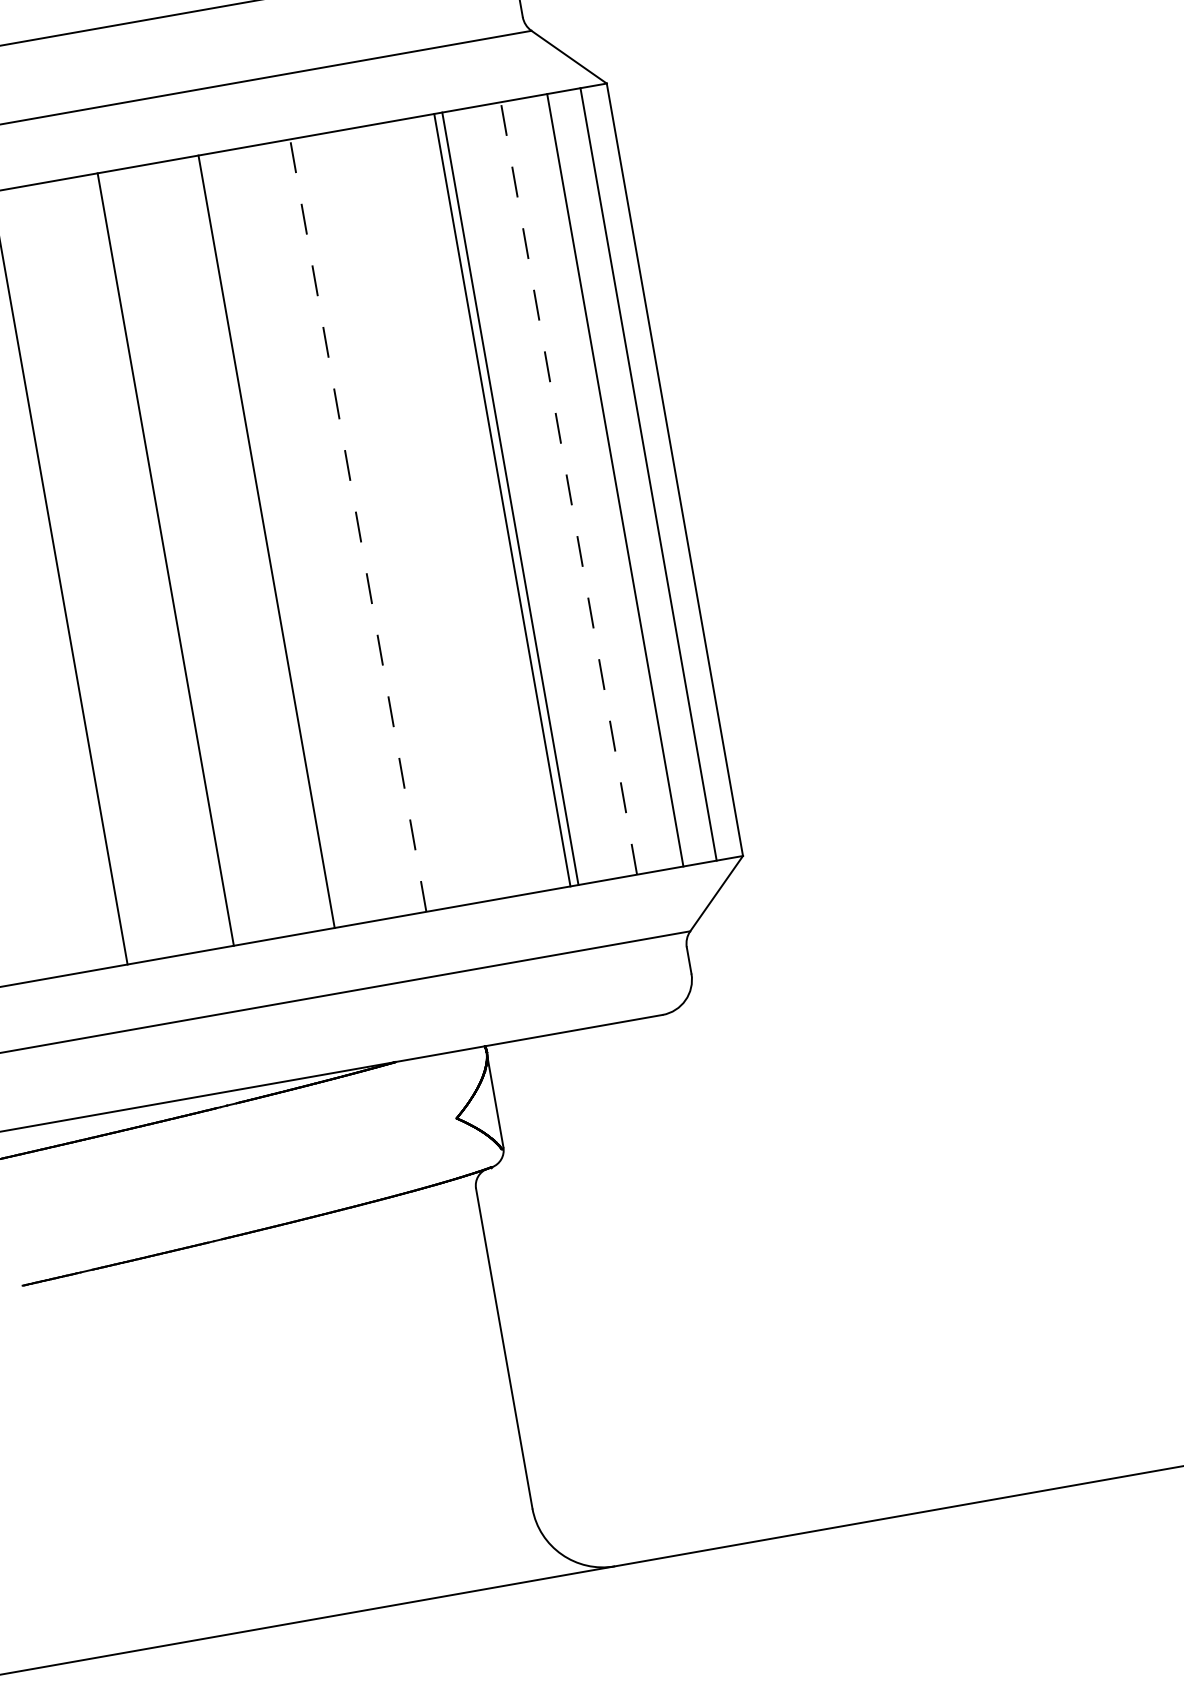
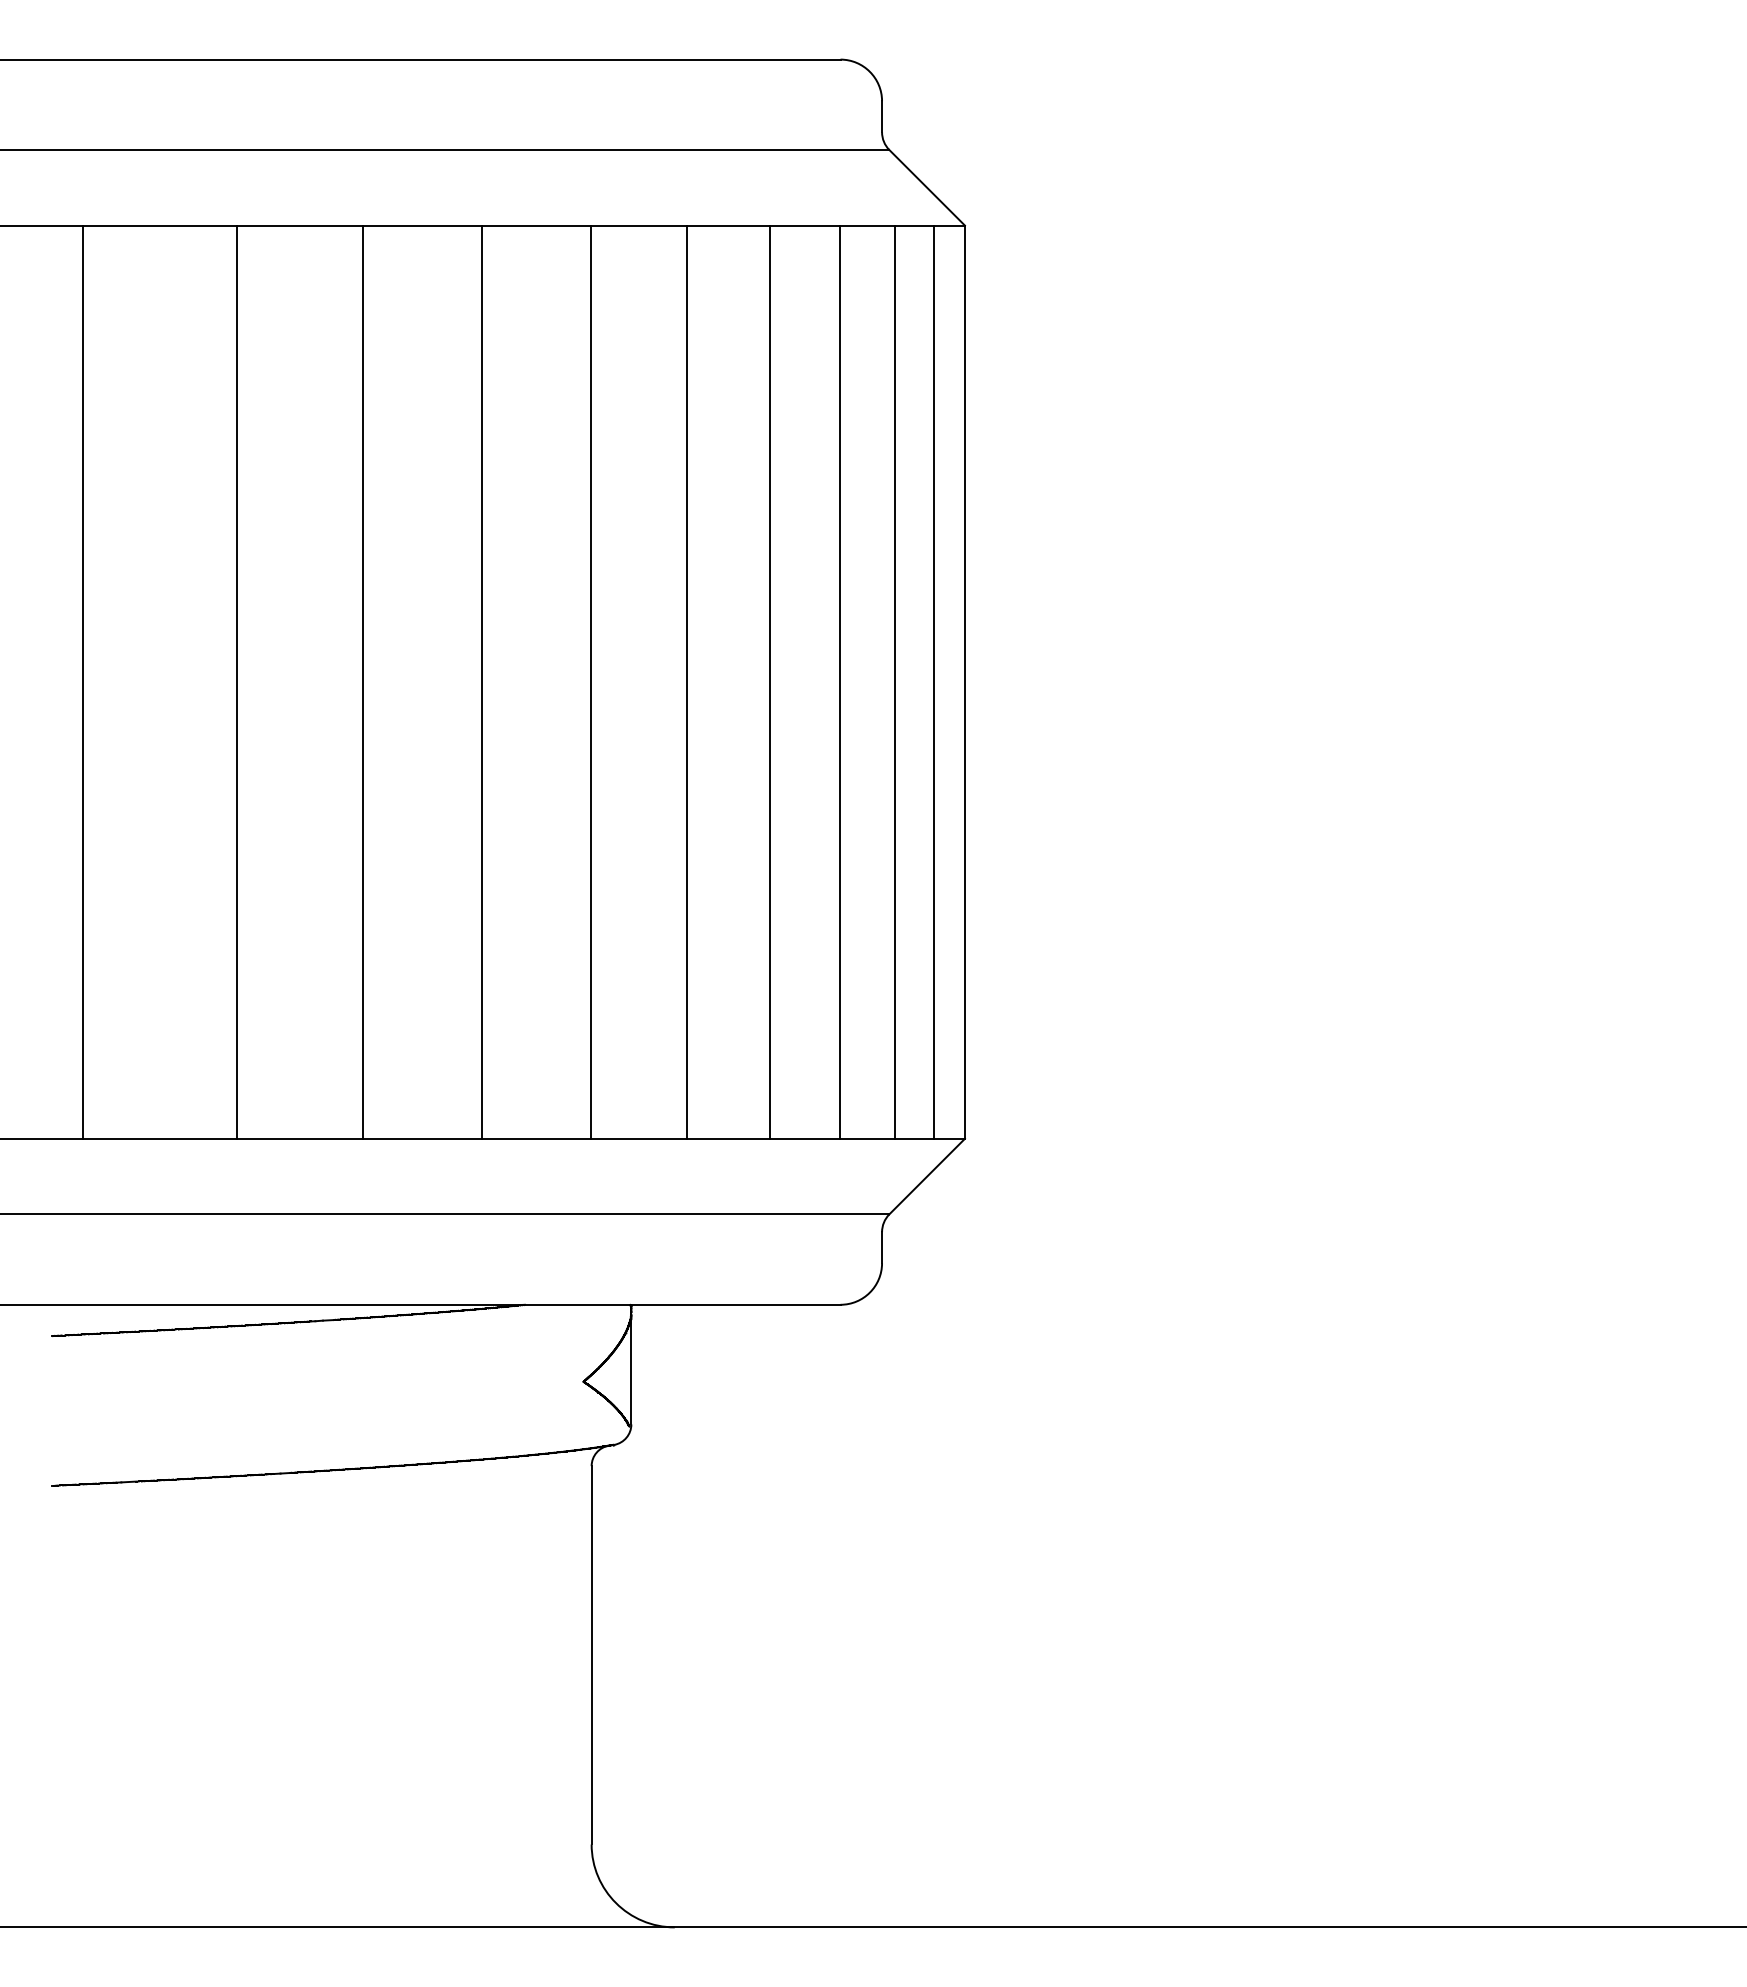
line: (568, 488) -> (839, 682), dashed -> solid
line: (501, 499) -> (686, 681), moved
line: (358, 525) -> (590, 682), dashed -> solid

